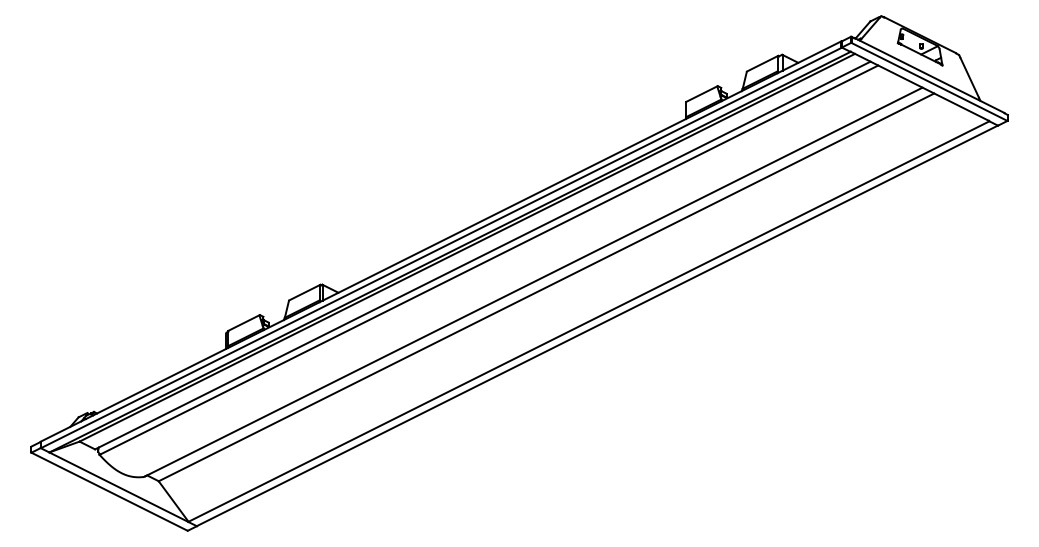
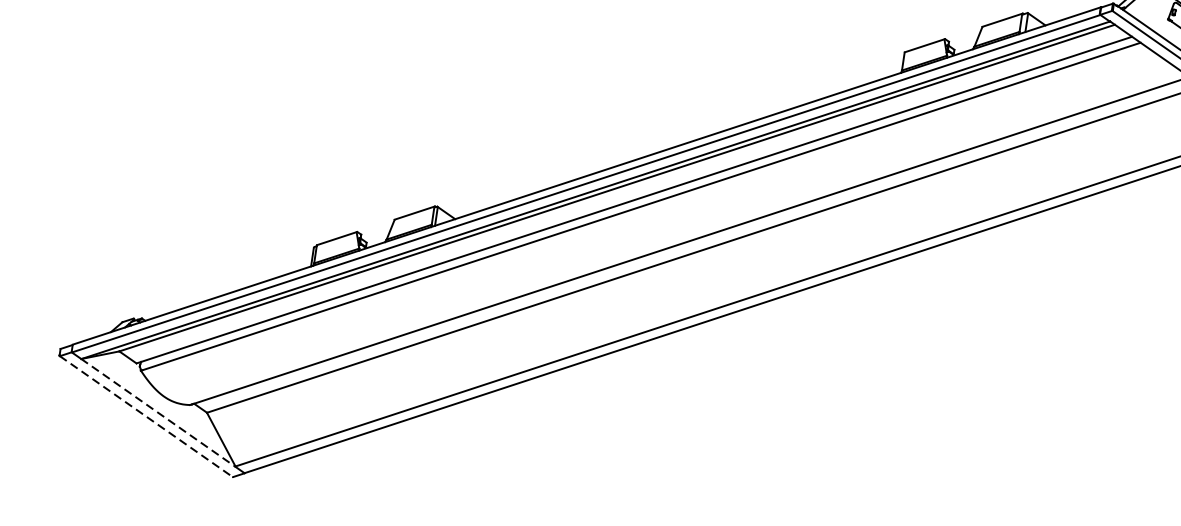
line: (118, 487) -> (157, 413), solid -> dashed
line: (109, 491) -> (146, 416), solid -> dashed

